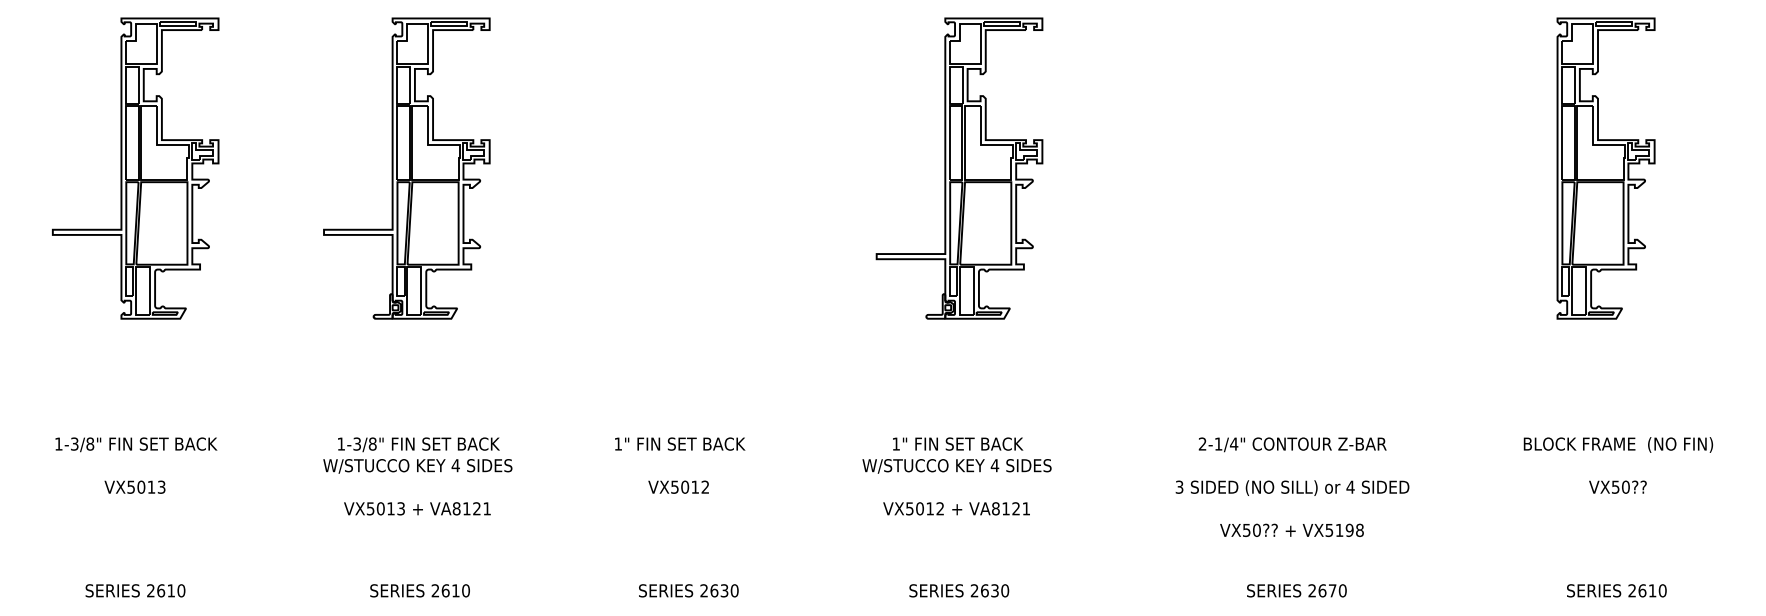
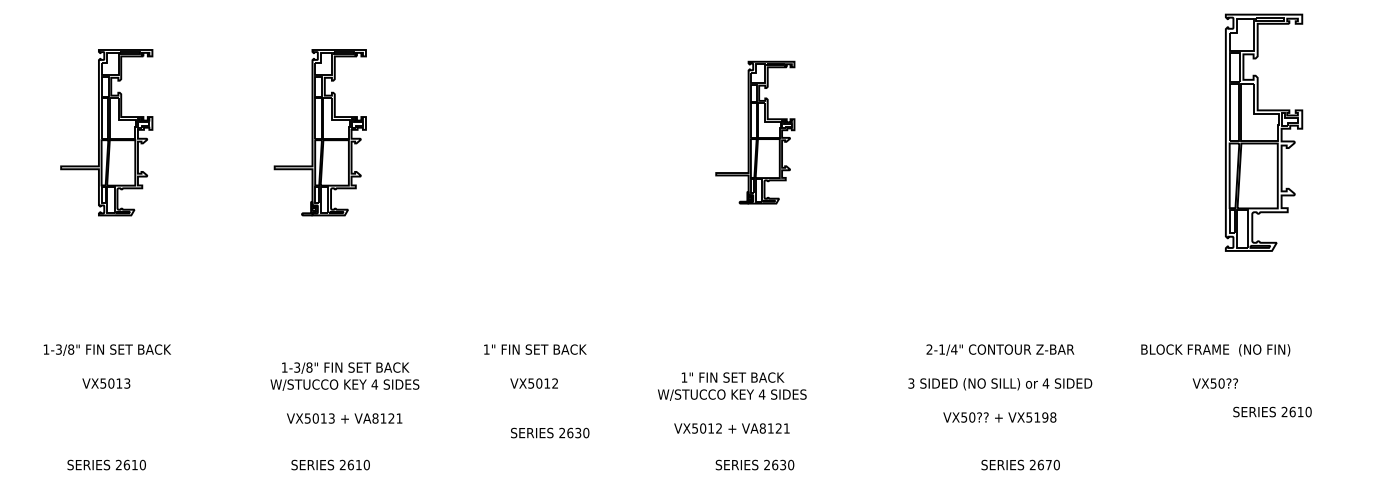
part: (135, 168) -> (106, 132), size x0.7
part: (407, 168) -> (320, 132), size x0.7
part: (959, 168) -> (755, 132), size x0.6
text: (1618, 465) -> (1215, 366), moved
text: (417, 475) -> (344, 392), moved
text: (957, 475) -> (732, 402), moved
text: (1292, 487) -> (1000, 383), moved
text: (689, 590) -> (550, 432), moved
text: (1616, 590) -> (1272, 411), moved

